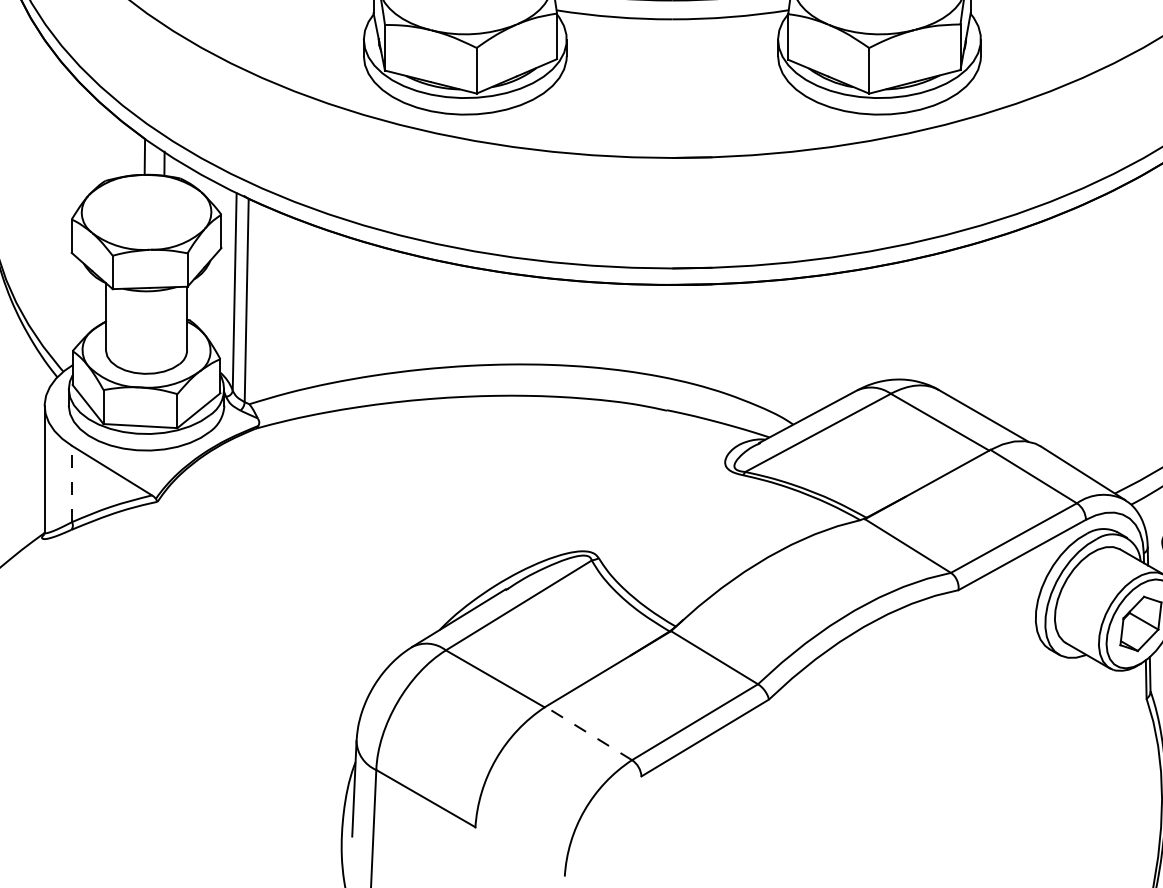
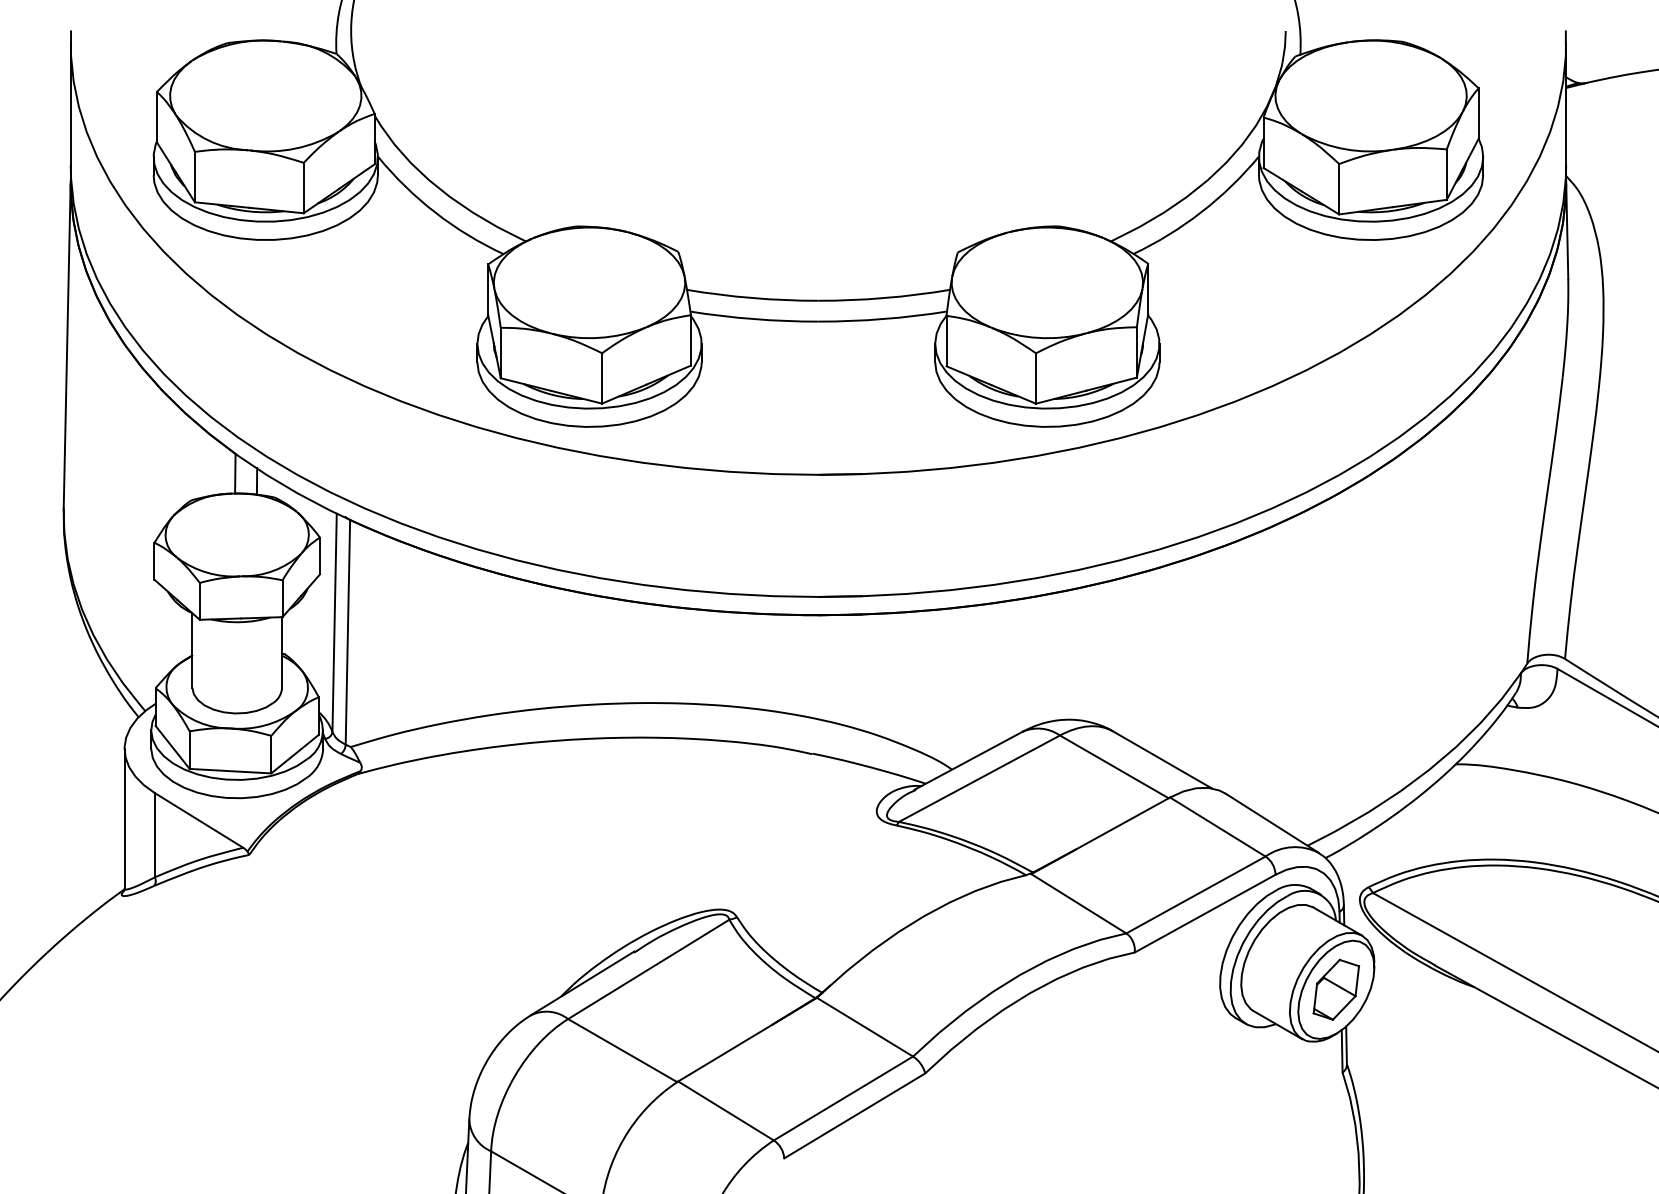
line: (71, 483) -> (154, 834), dashed -> solid
line: (588, 733) -> (725, 1110), dashed -> solid

